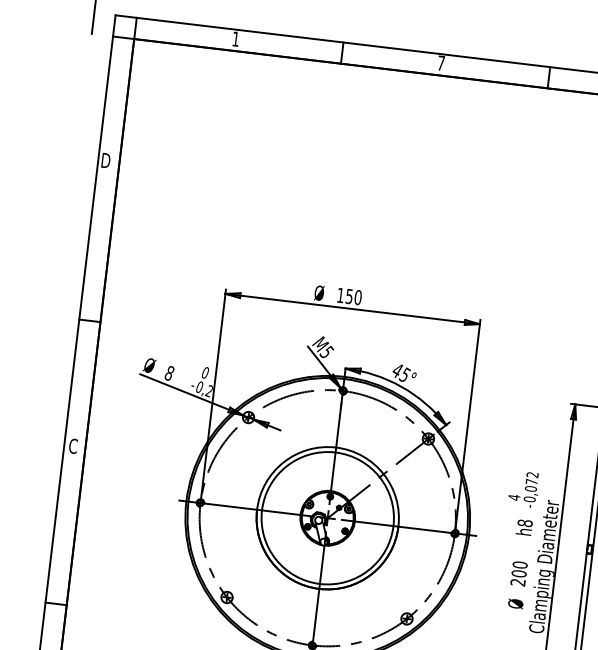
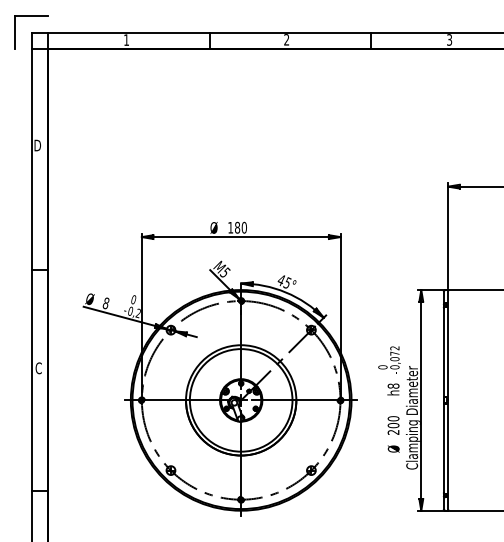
text: (440, 62) -> (286, 39), 7 -> 2
text: (349, 296) -> (237, 227), 150 -> 180
text: (513, 497) -> (382, 367), 4 -> 0

